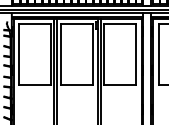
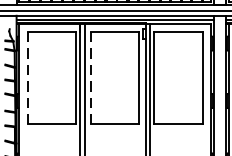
line: (19, 54) -> (28, 77), solid -> dashed
line: (61, 54) -> (91, 77), solid -> dashed

